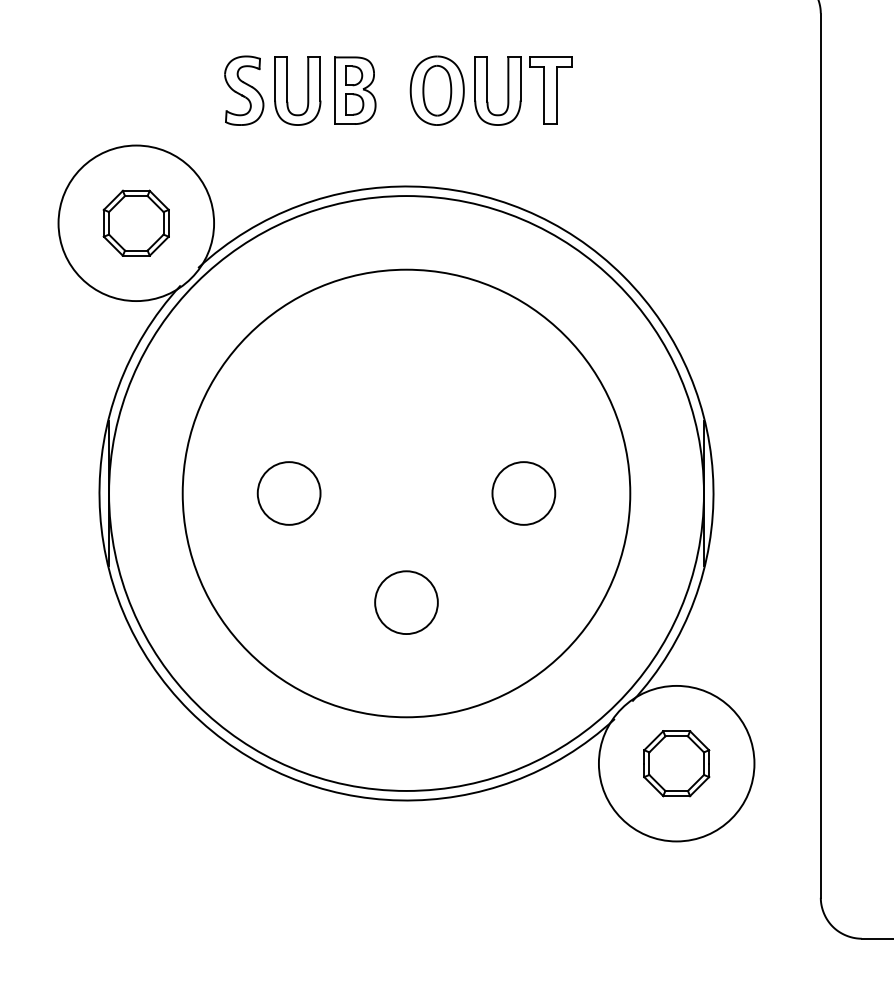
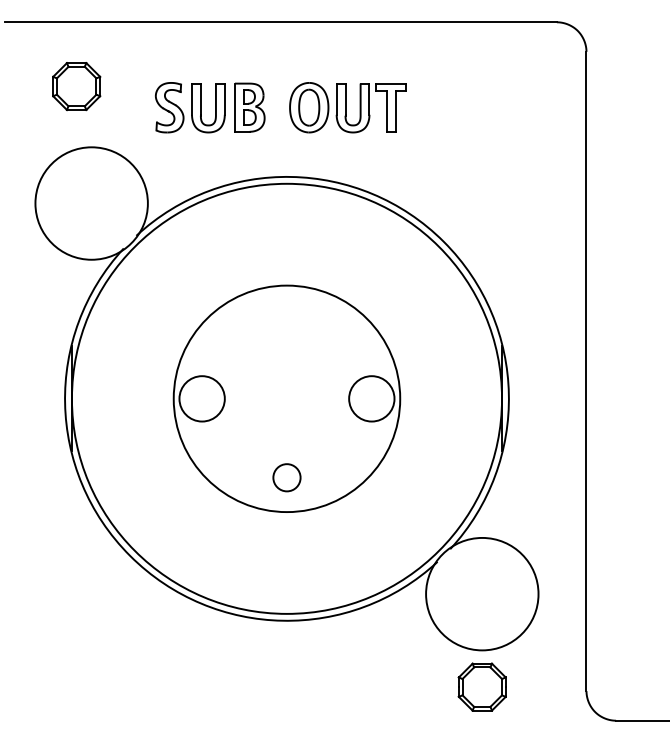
part: (136, 223) -> (76, 86), moved
circle: (405, 493) -> (286, 398), size x0.7
circle: (405, 602) -> (286, 477), size x0.6
part: (675, 762) -> (481, 686), moved

